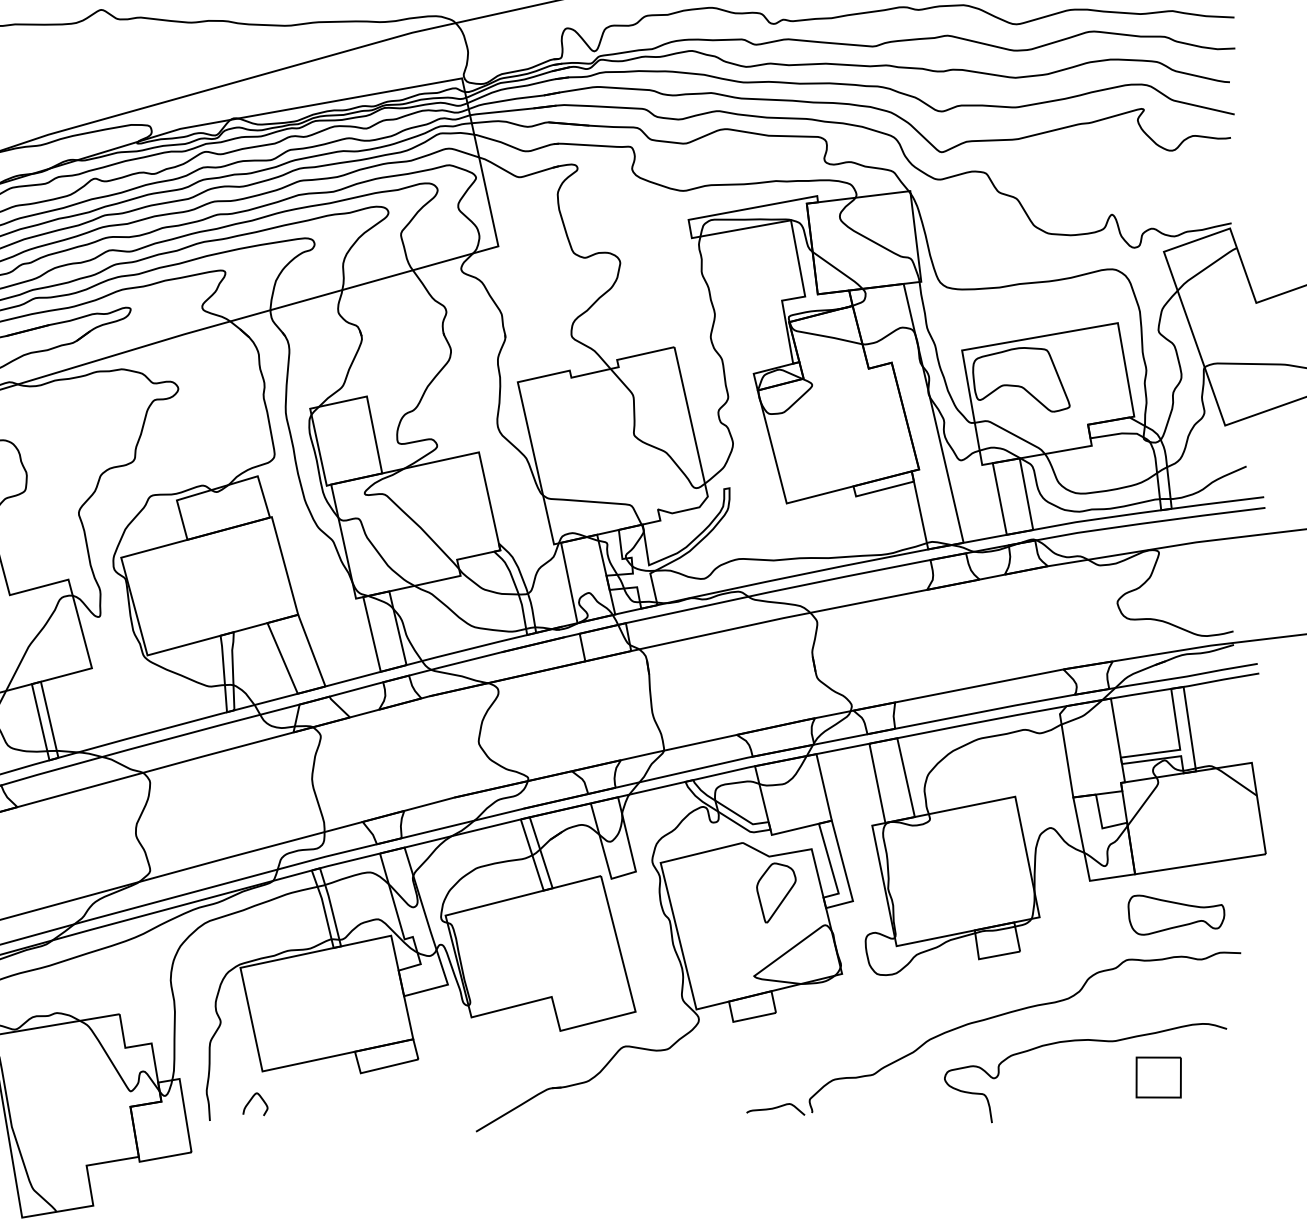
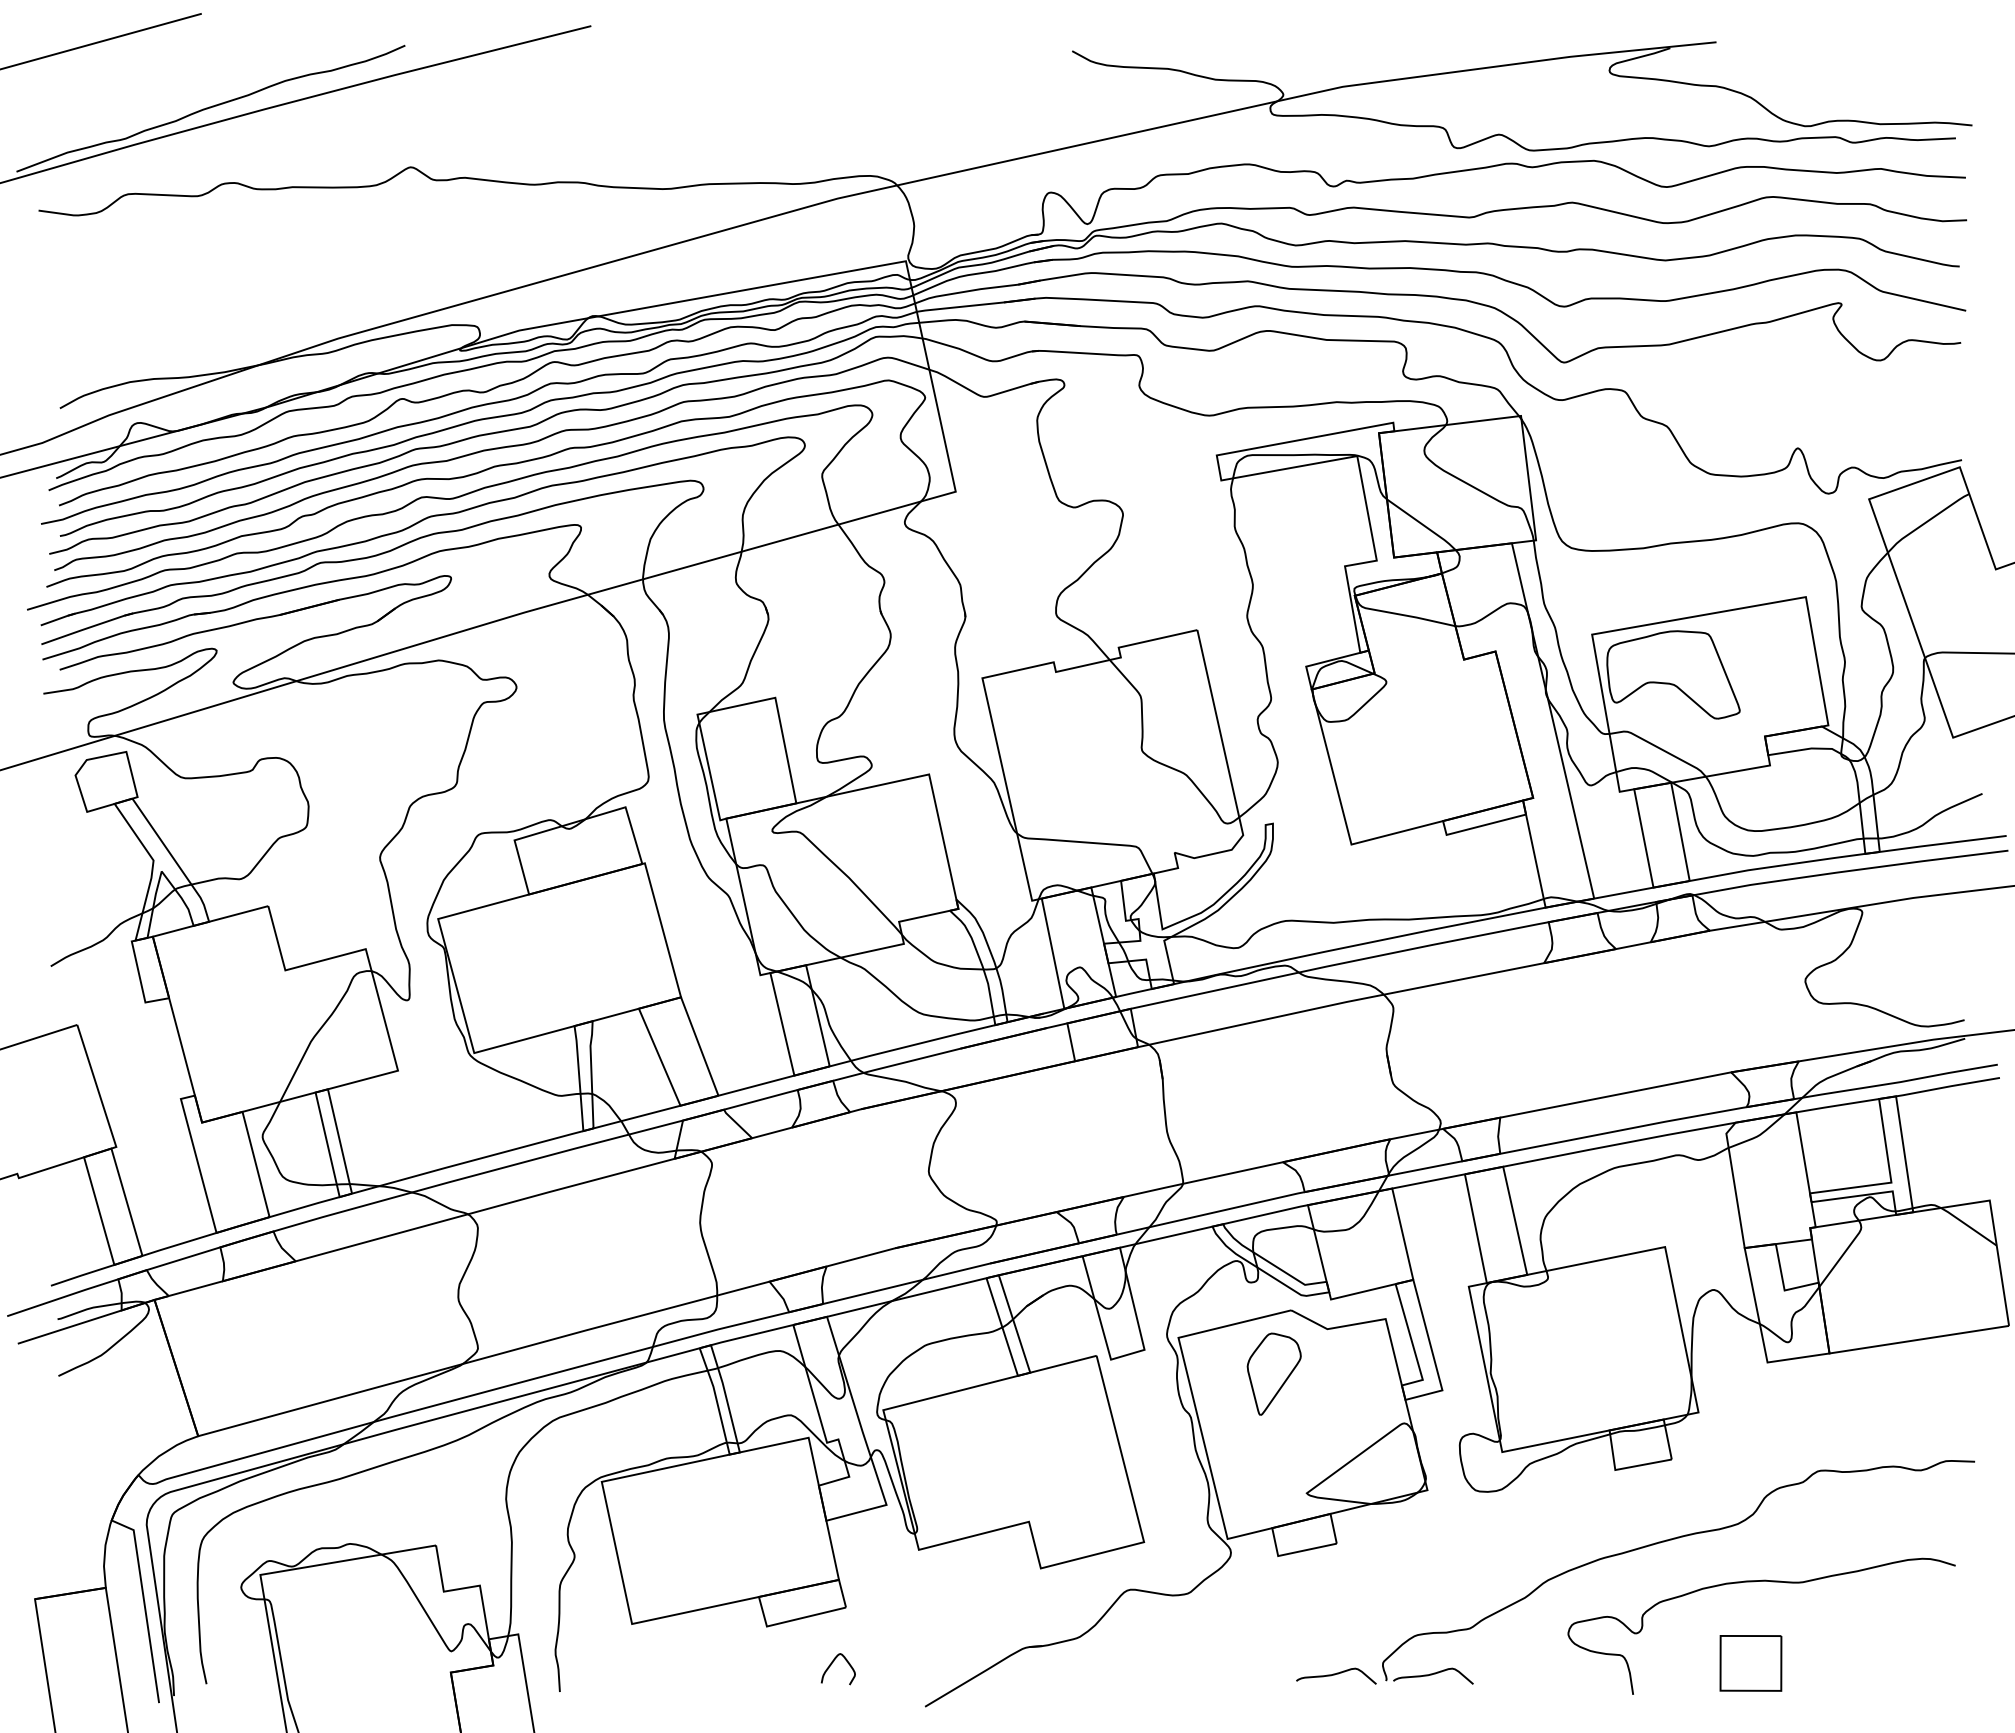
part: (775, 892) -> (1273, 1373), moved
part: (1175, 915) -> (1885, 1409), removed
part: (1158, 1077) -> (1750, 1663), moved
curve: (250, 1101) -> (831, 1665), moved
curve: (846, 1108) -> (1433, 1674), added

